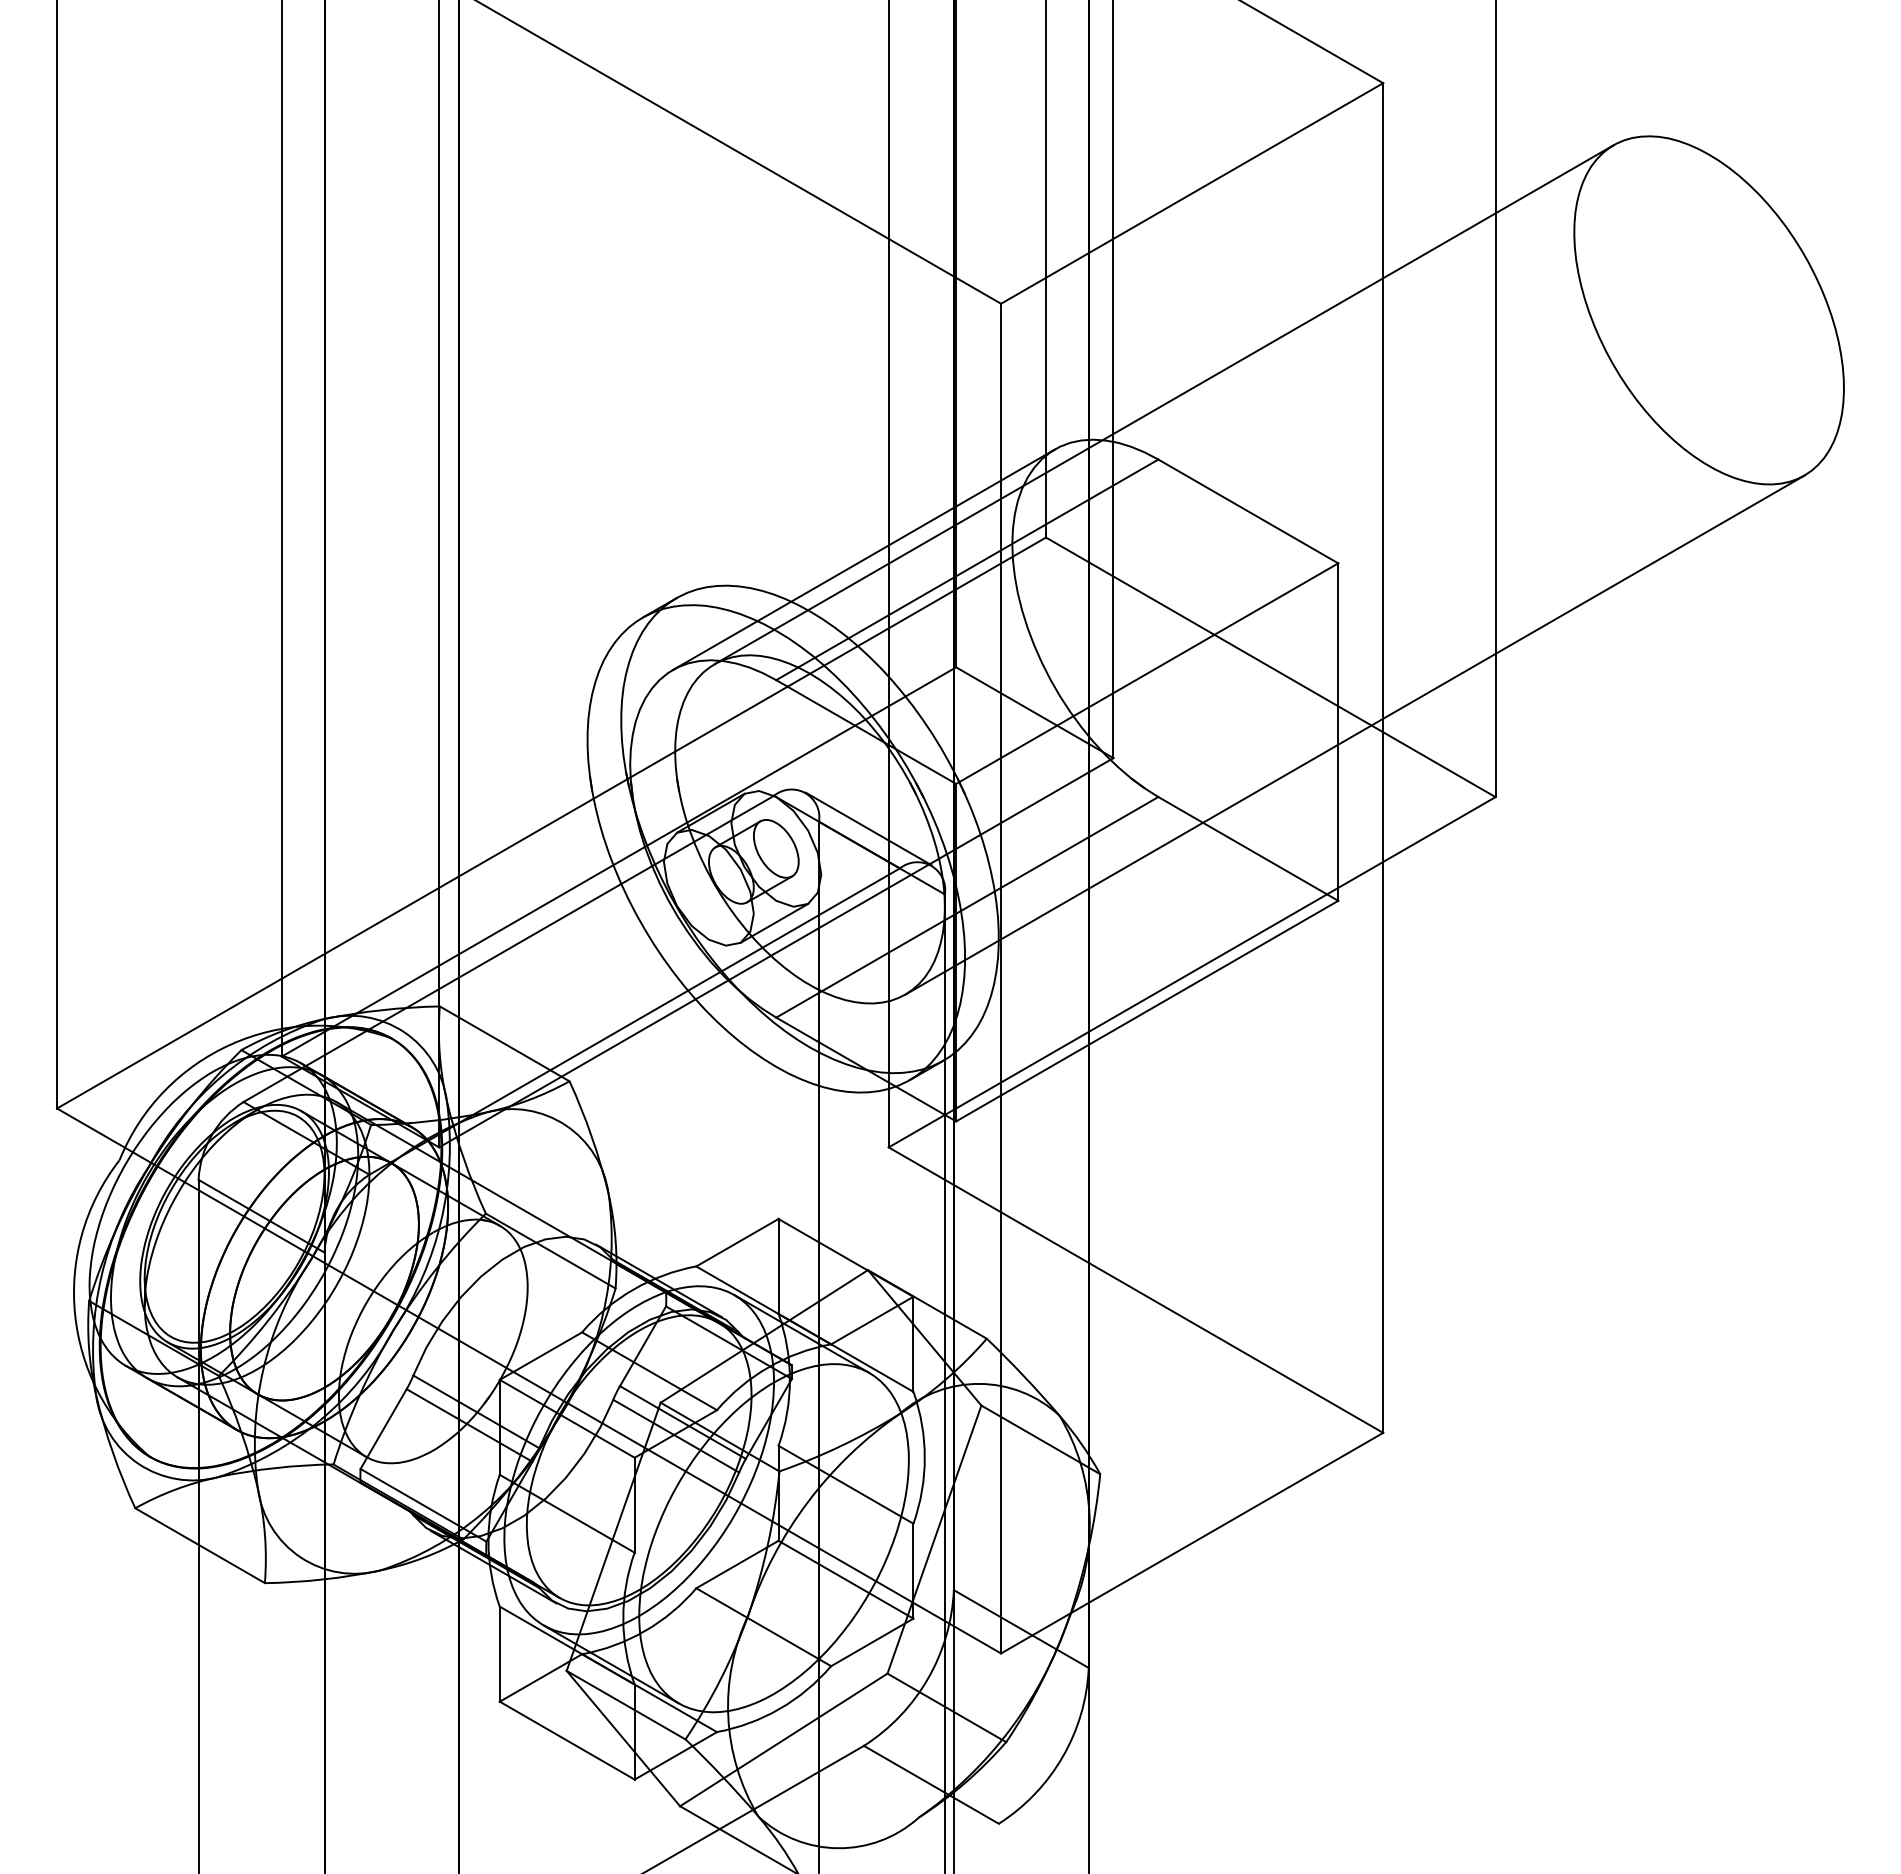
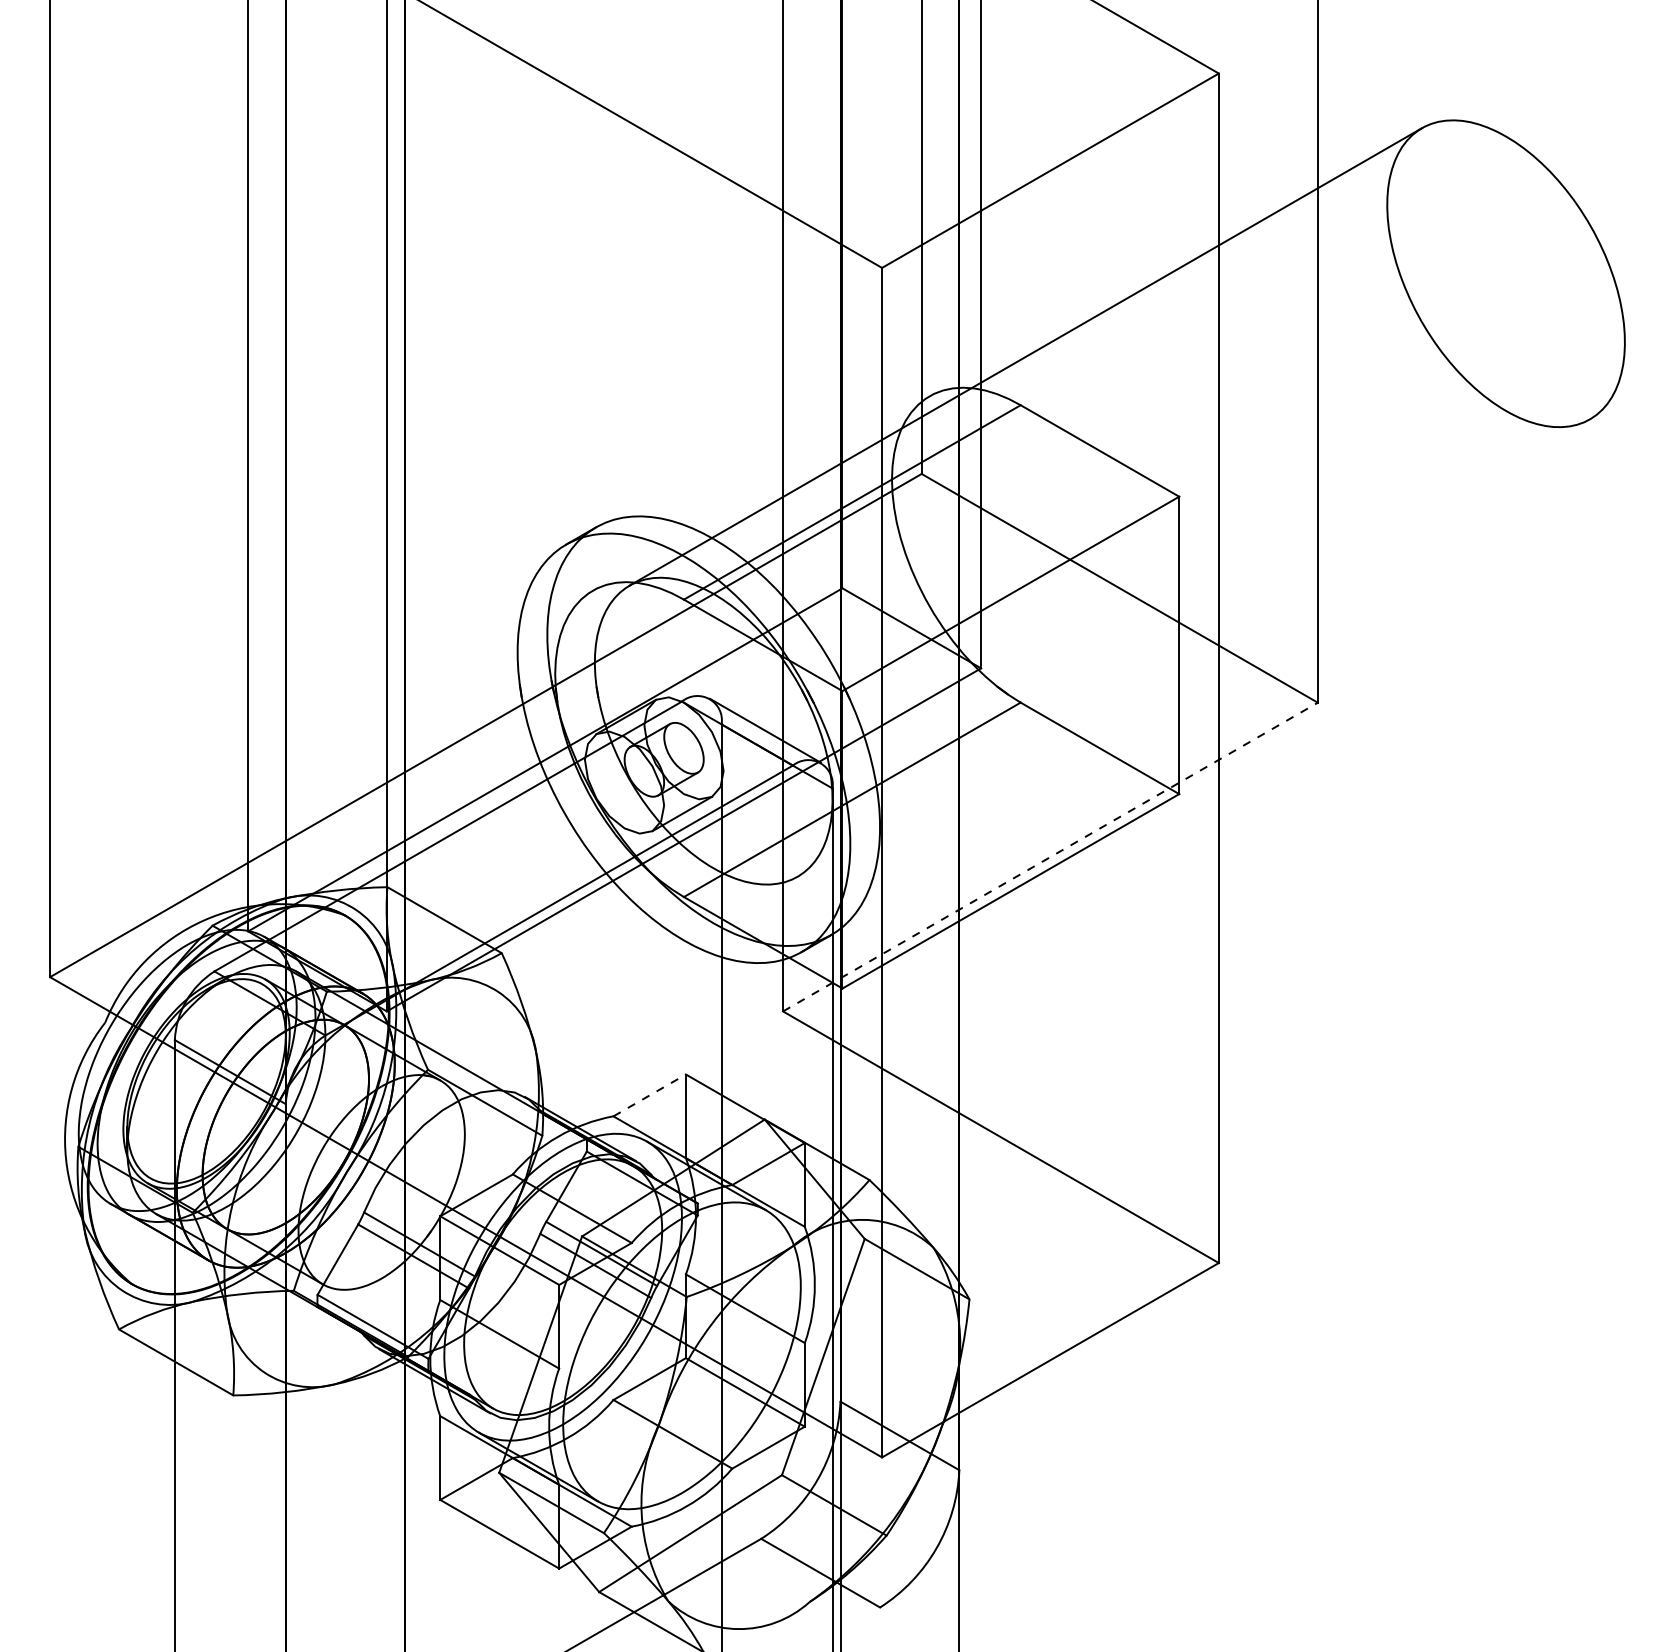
line: (864, 559) -> (761, 493), removed
line: (1354, 734) -> (1193, 647), removed
line: (1192, 972) -> (1050, 857), solid -> dashed
line: (737, 1242) -> (649, 1095), solid -> dashed

